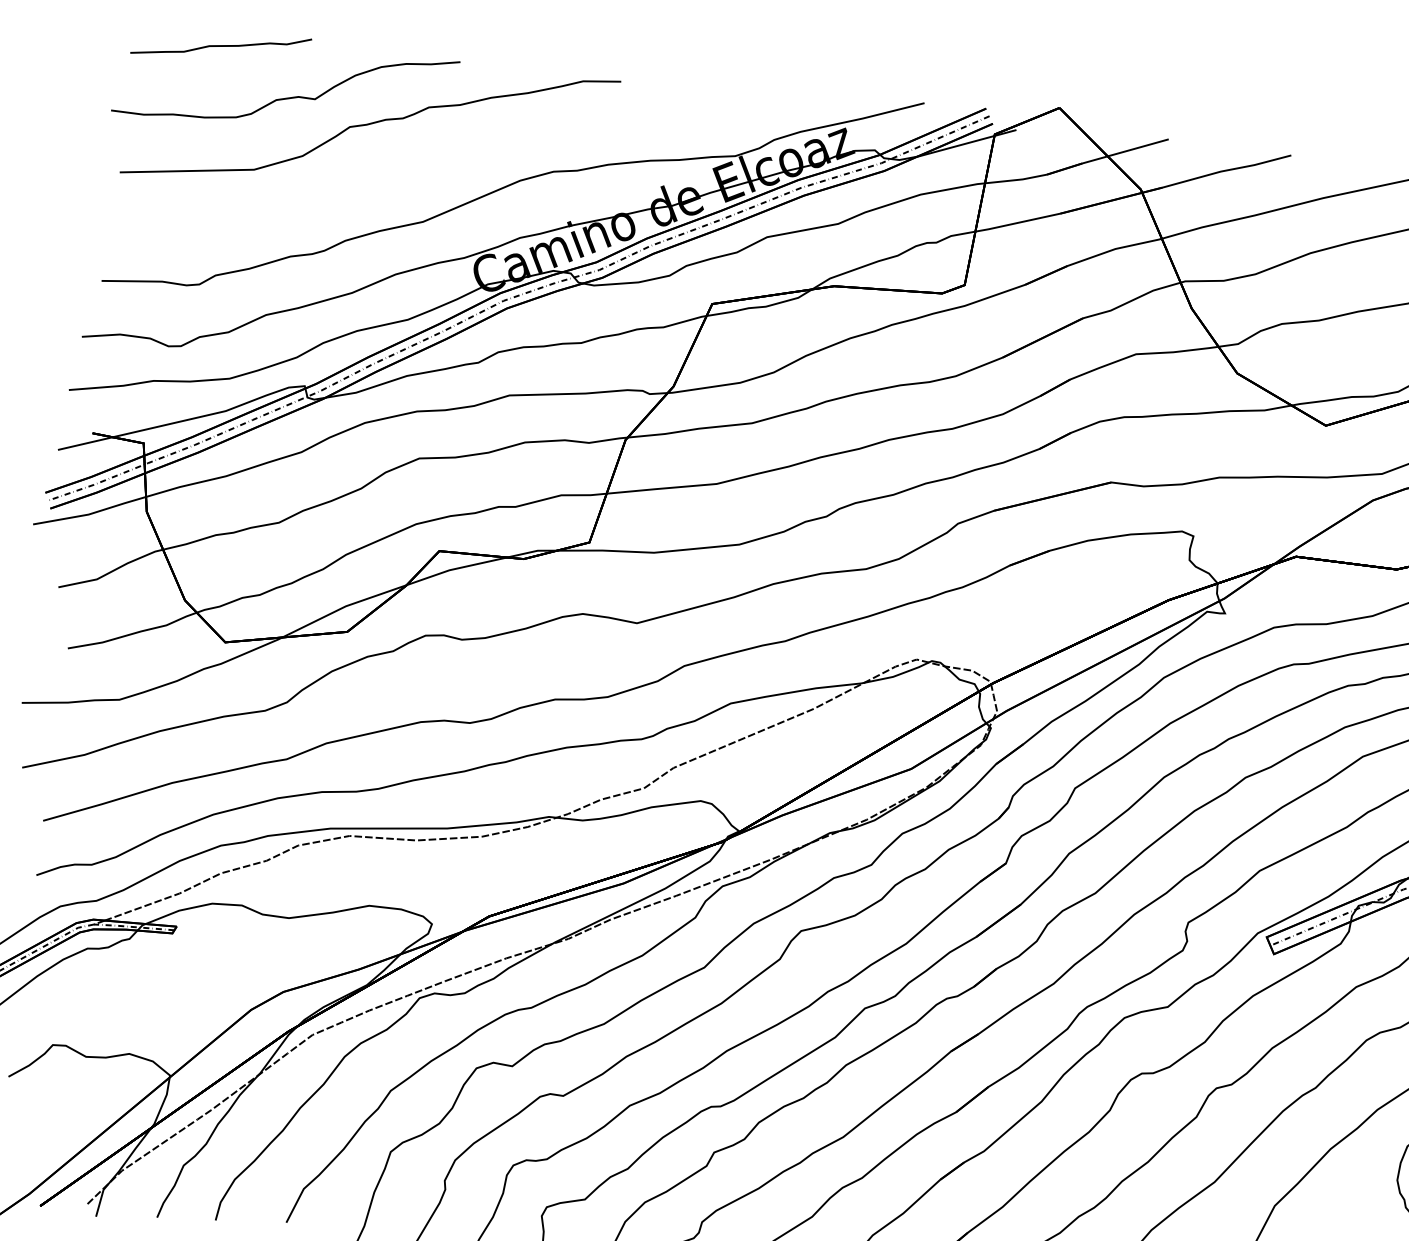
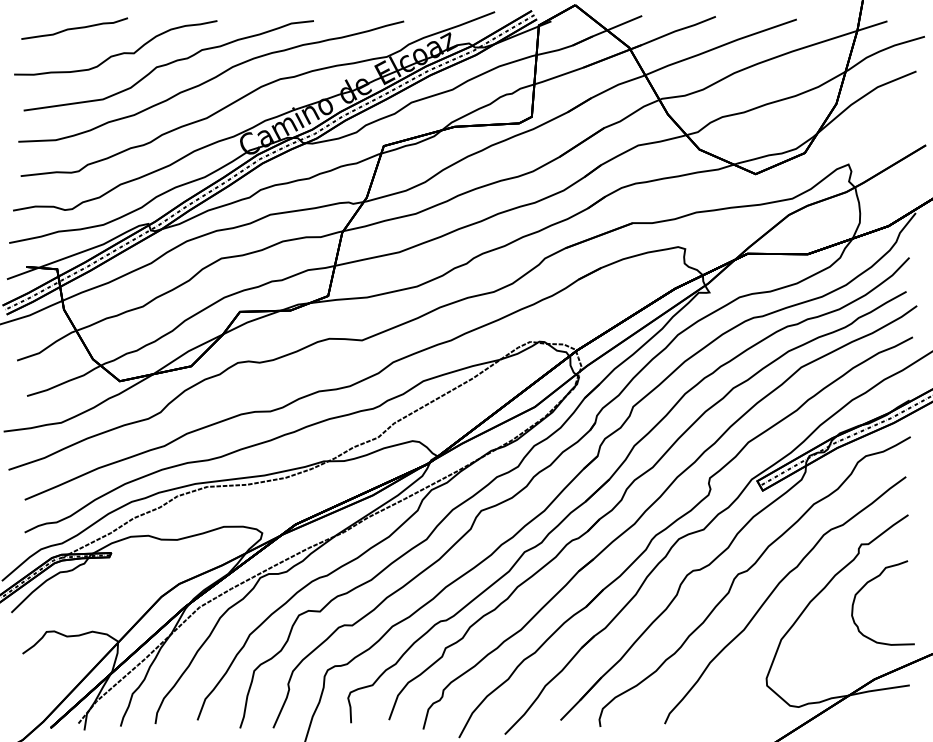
curve: (438, 160) -> (211, 80), added

